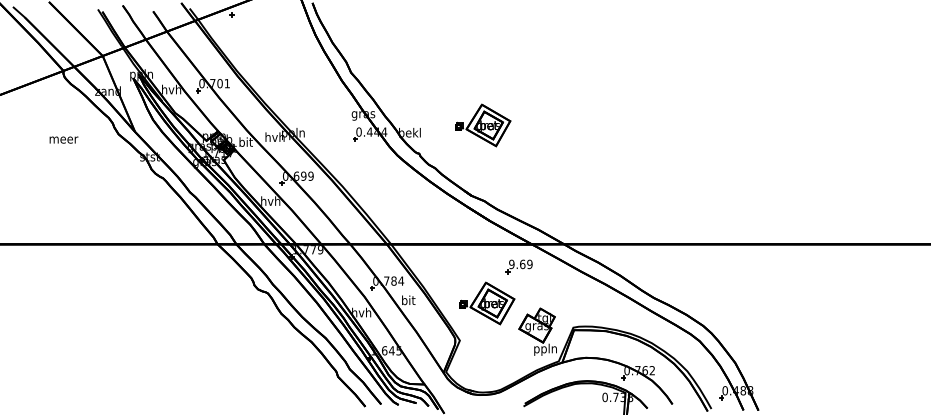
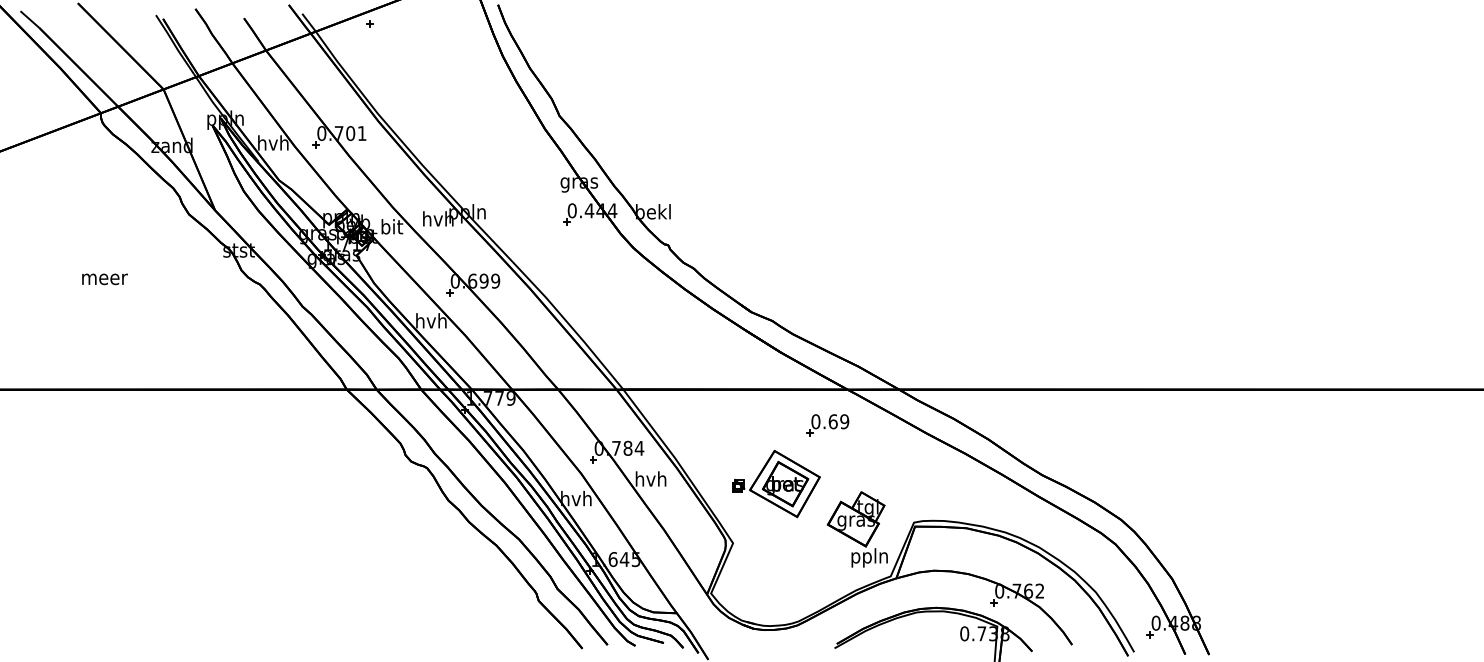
part: (483, 125) -> (770, 200), removed
text: (63, 139) -> (104, 278), moved
text: (511, 264) -> (815, 421), 9.69 -> 0.69
text: (407, 300) -> (649, 479), bit -> hvh

